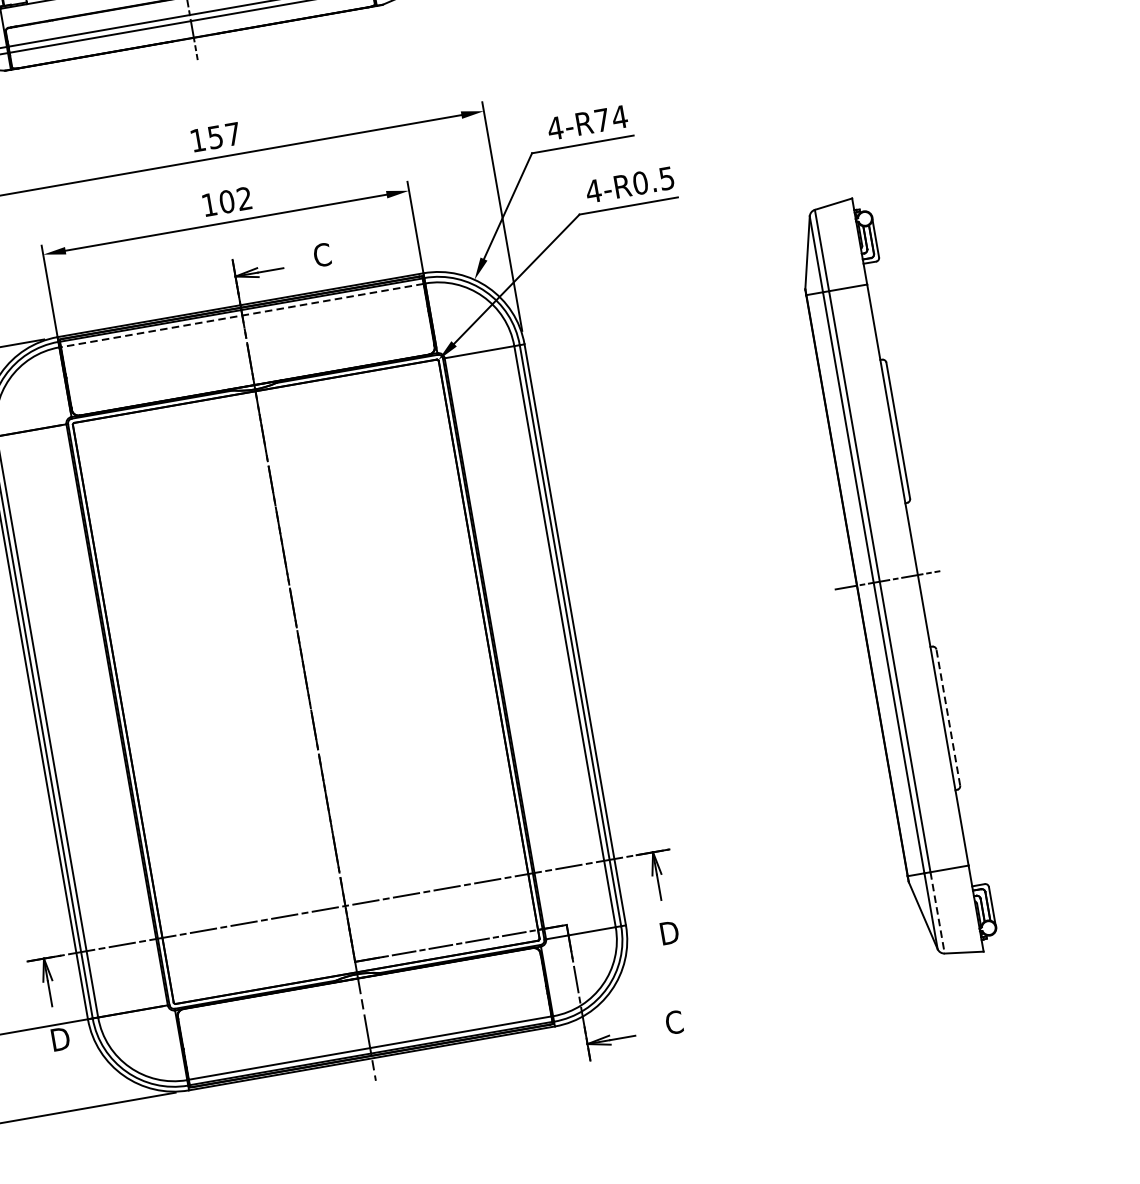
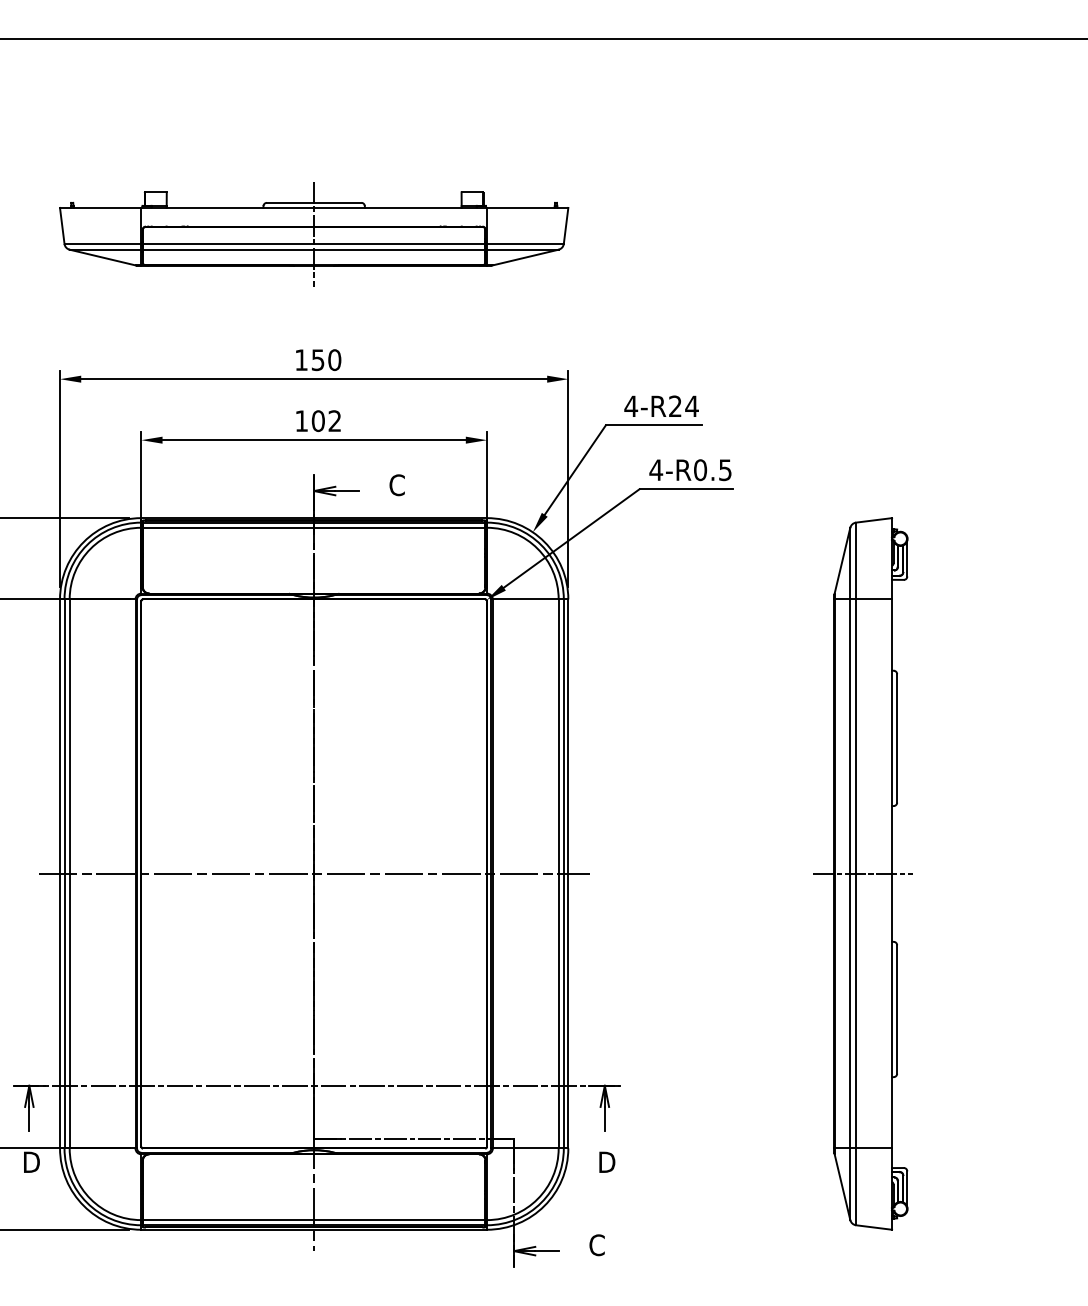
text: (602, 119) -> (675, 405), 4-R74 -> 4-R24
text: (232, 134) -> (334, 360), 157 -> 150
line: (241, 315) -> (313, 527), dashed -> solid
line: (305, 681) -> (313, 873), added
line: (948, 717) -> (897, 1009), dashed -> solid
line: (938, 913) -> (856, 1187), dashed -> solid

